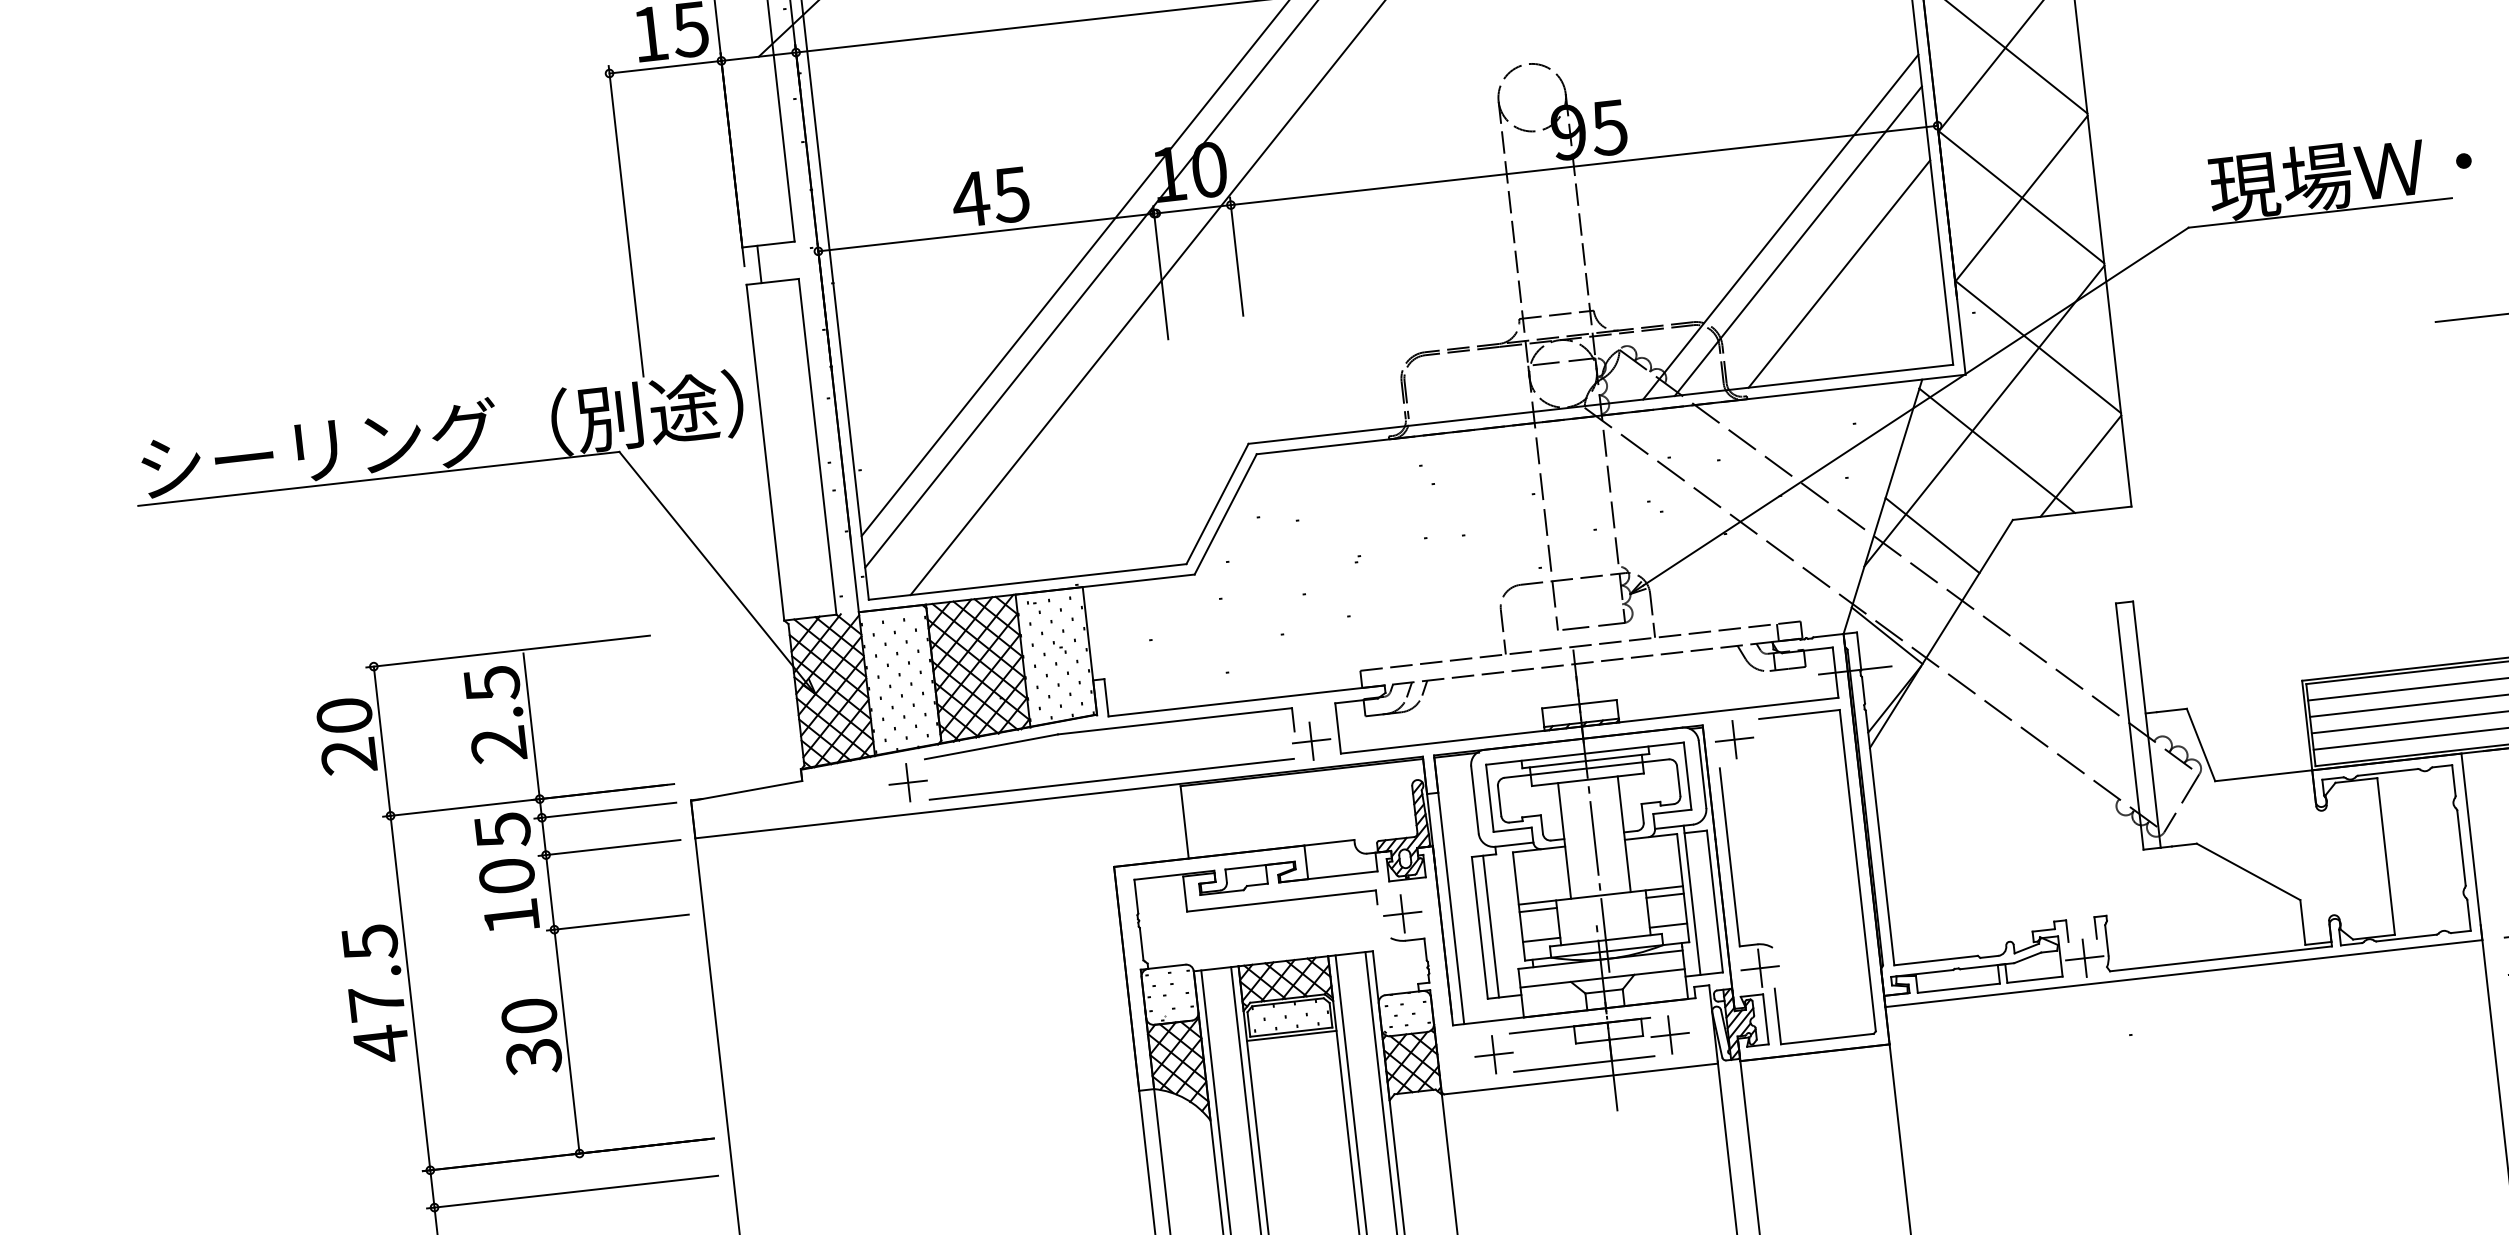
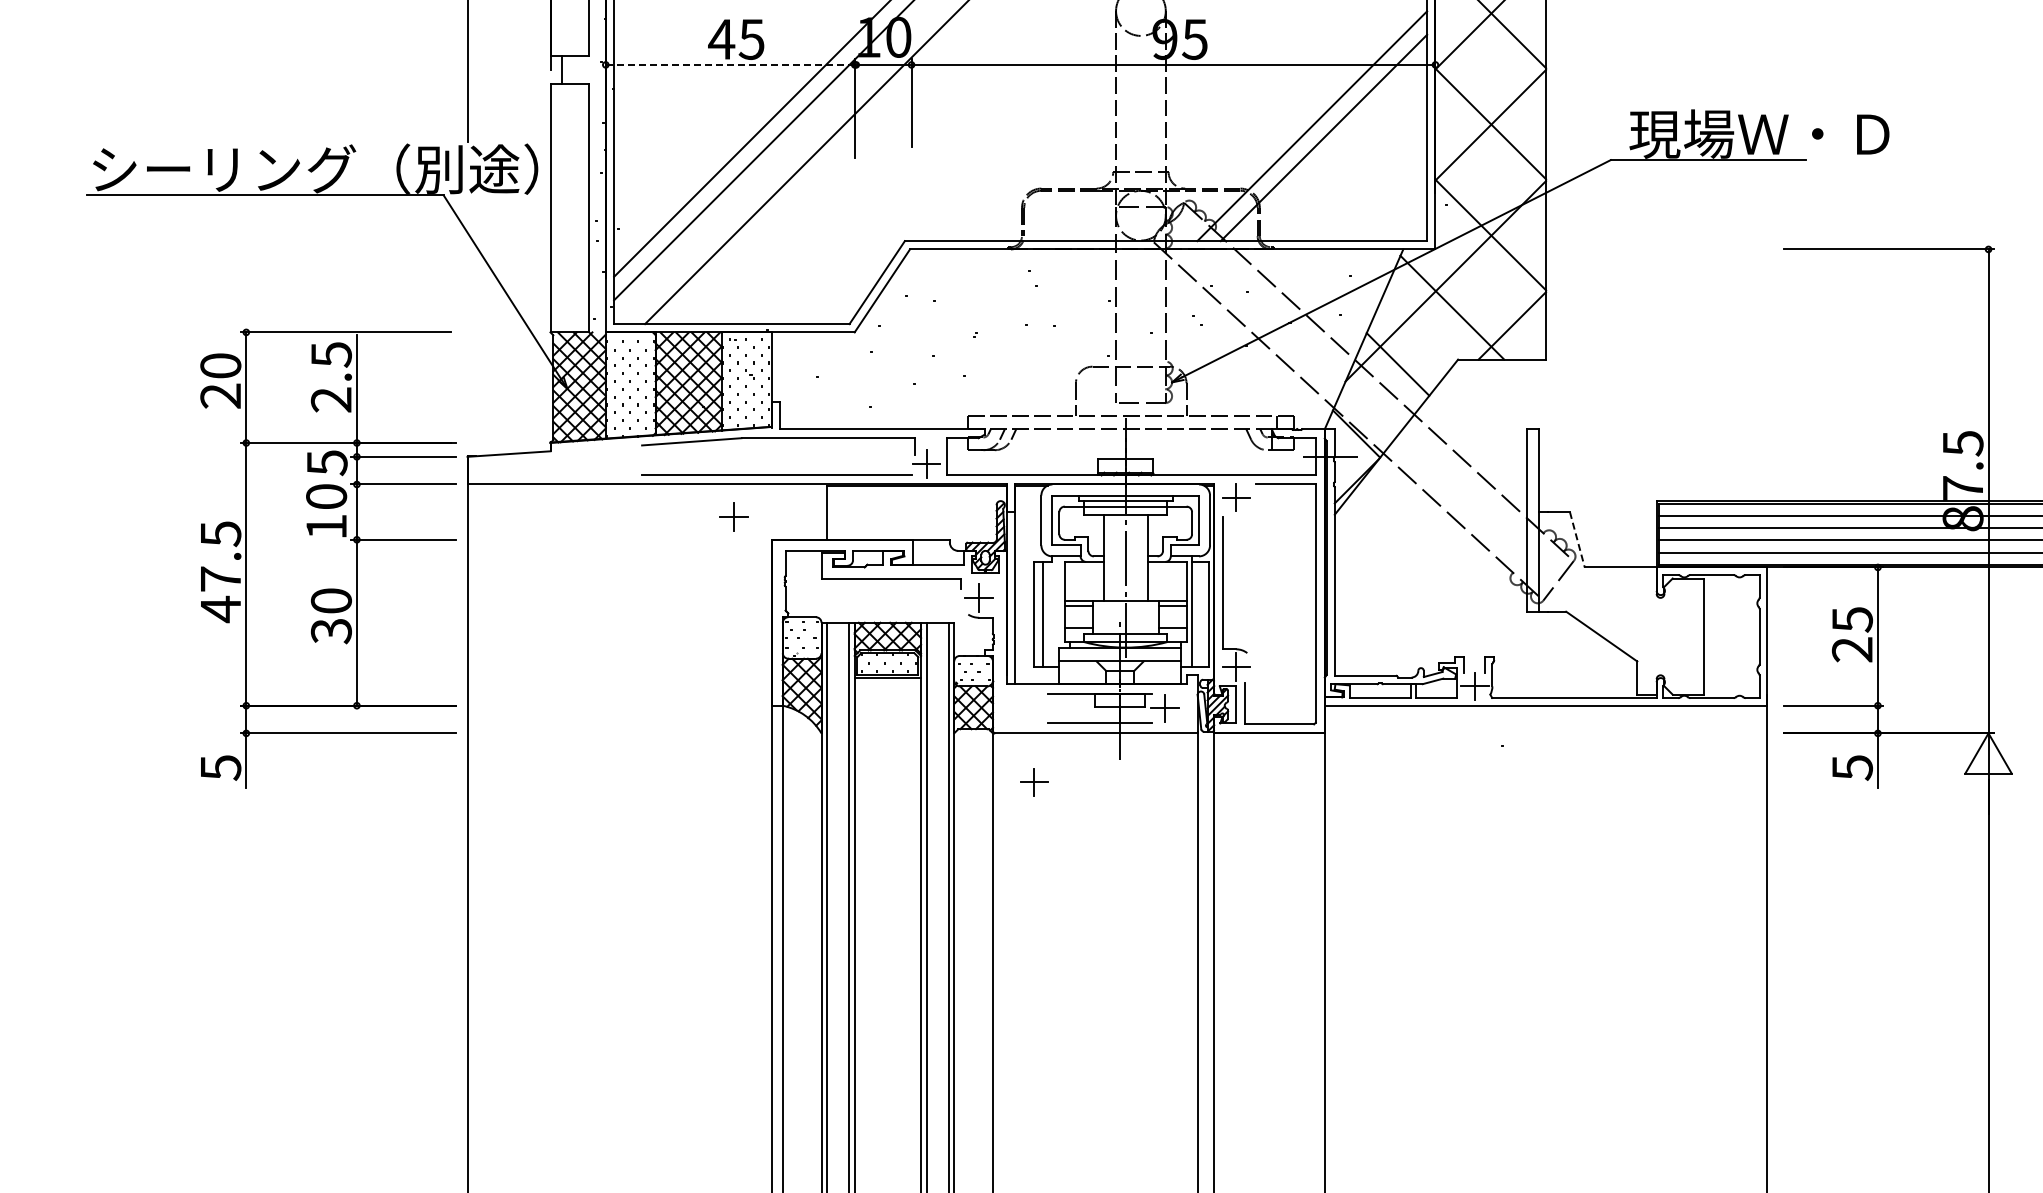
line: (986, 231) -> (730, 64), solid -> dashed
line: (1839, 274) -> (1351, 165), removed
line: (2201, 744) -> (1577, 539), solid -> dashed
part: (907, 781) -> (733, 516), moved
part: (1494, 1054) -> (1034, 782), moved

